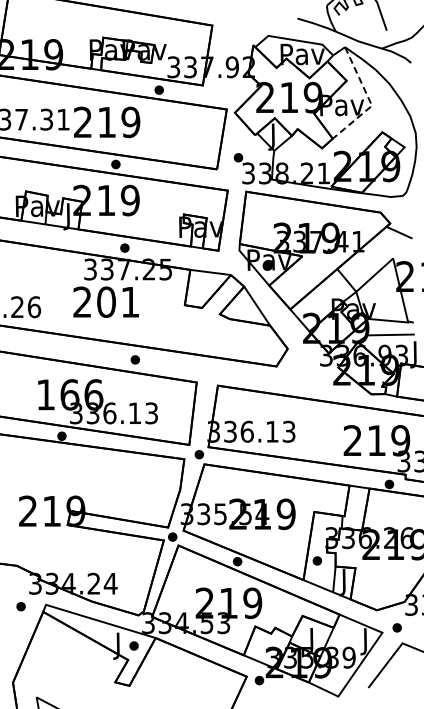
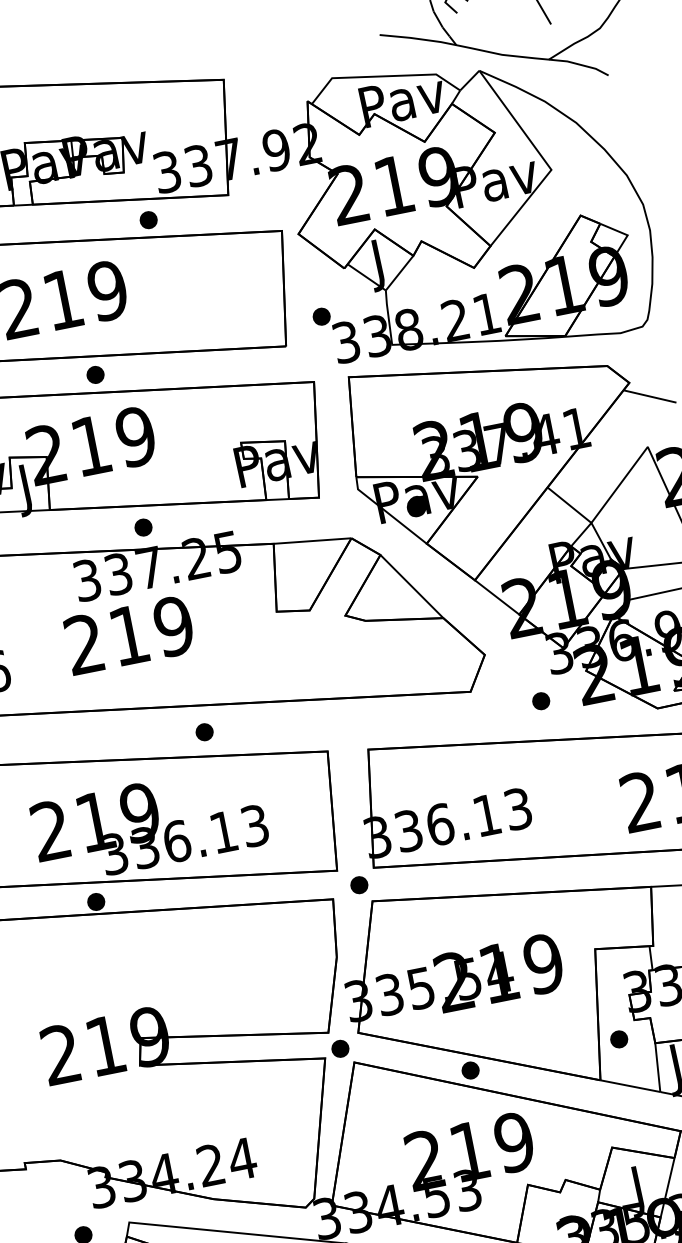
line: (369, 100) -> (544, 161), dashed -> solid
text: (118, 301) -> (151, 629), 201 -> 219
part: (311, 378) -> (540, 701), added
text: (69, 394) -> (94, 821), 166 -> 219

